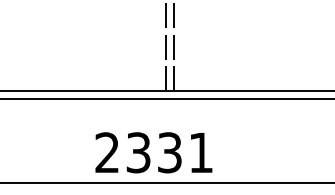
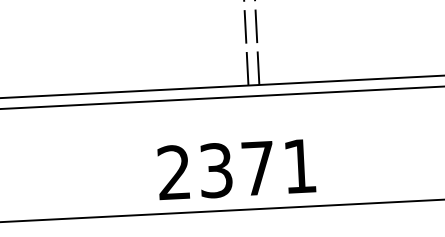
text: (169, 152) -> (257, 168), 2331 -> 2371

